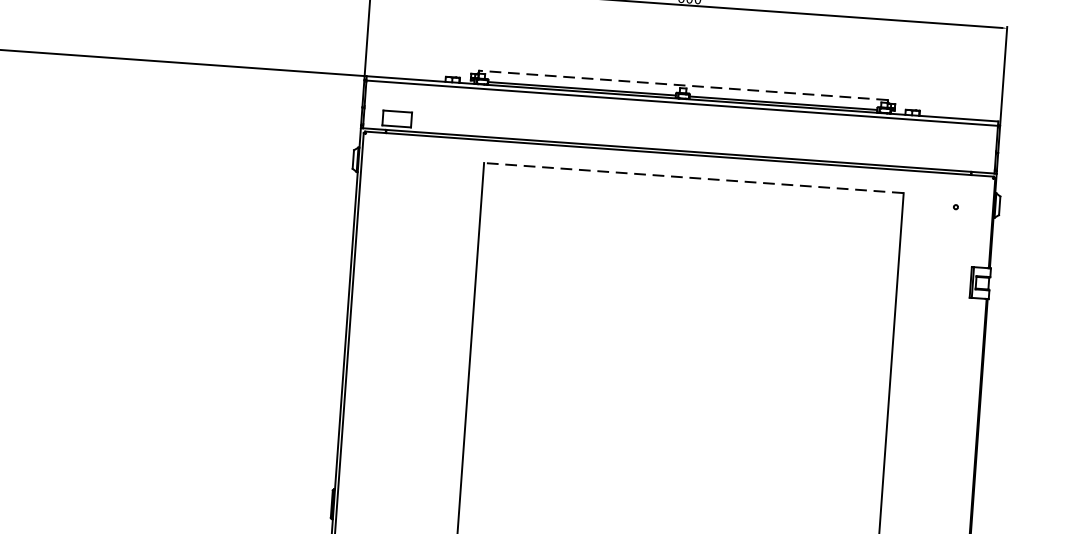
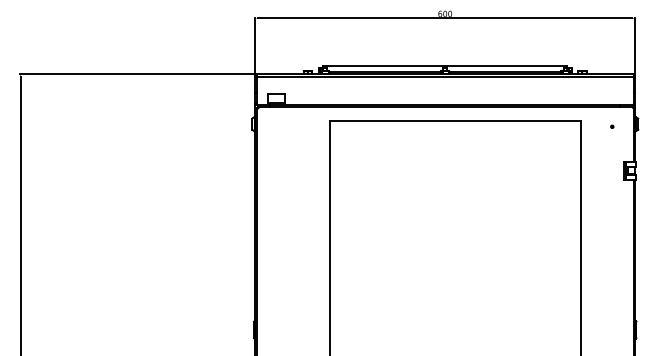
line: (682, 86) -> (444, 66), dashed -> solid
line: (692, 177) -> (454, 120), dashed -> solid

